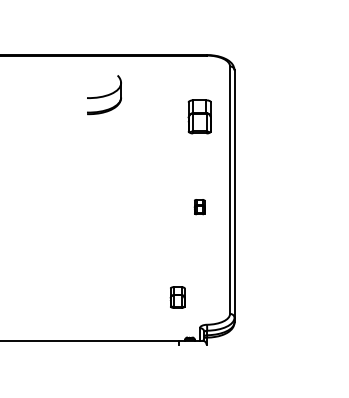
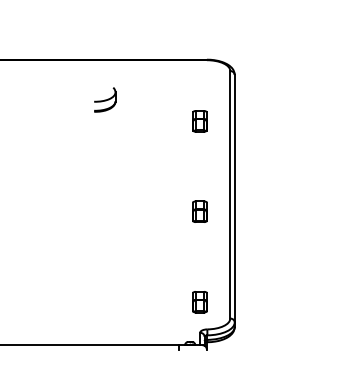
part: (105, 95) -> (105, 100), size x0.62
part: (199, 116) -> (199, 121), size x0.62
part: (199, 206) -> (199, 211), size x1.43
part: (177, 297) -> (199, 302), moved

